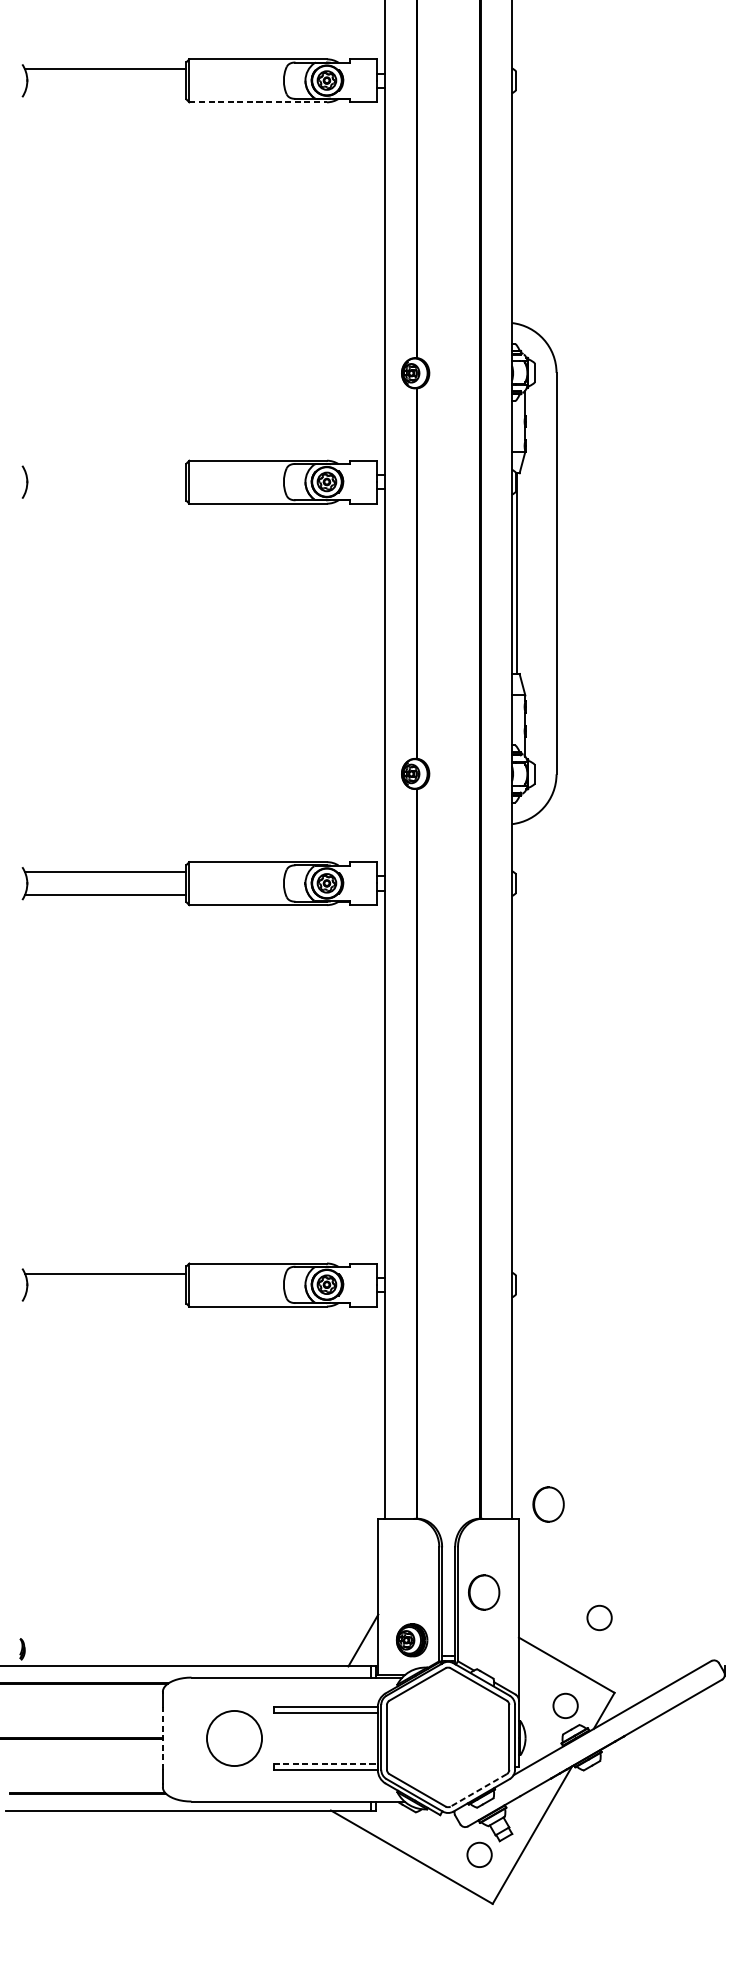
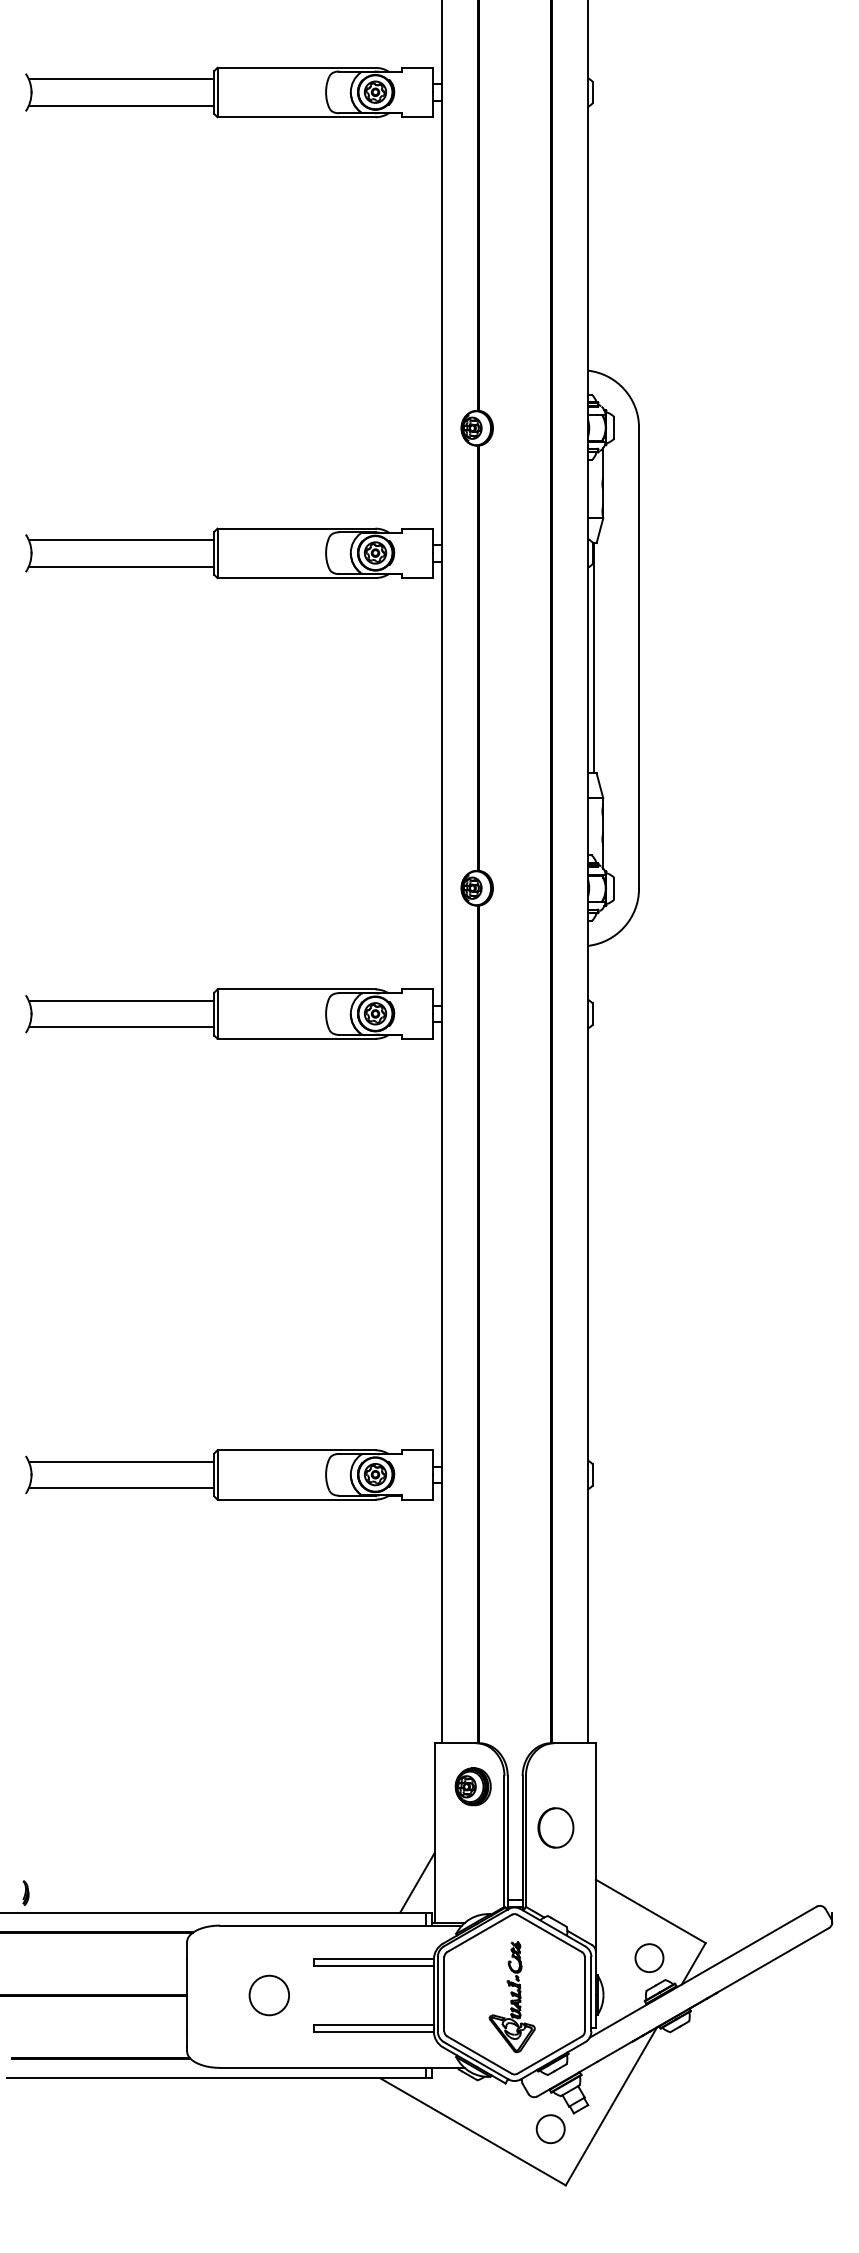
line: (105, 92) -> (121, 105), added
line: (258, 102) -> (296, 117), dashed -> solid
line: (105, 471) -> (121, 540), added
line: (105, 493) -> (121, 566), added
line: (105, 1296) -> (121, 1488), added
part: (548, 1504) -> (629, 1726), removed
circle: (599, 1617) -> (688, 1856), removed
part: (411, 1640) -> (472, 1786), moved
line: (163, 1738) -> (187, 1995), dashed -> solid
circle: (234, 1738) -> (269, 1995), size x0.62
part: (445, 1740) -> (511, 1997), added
line: (326, 1764) -> (374, 2025), dashed -> solid
line: (478, 1790) -> (549, 2055), dashed -> solid

